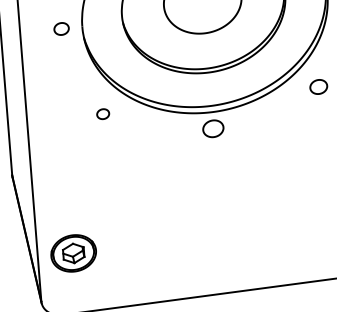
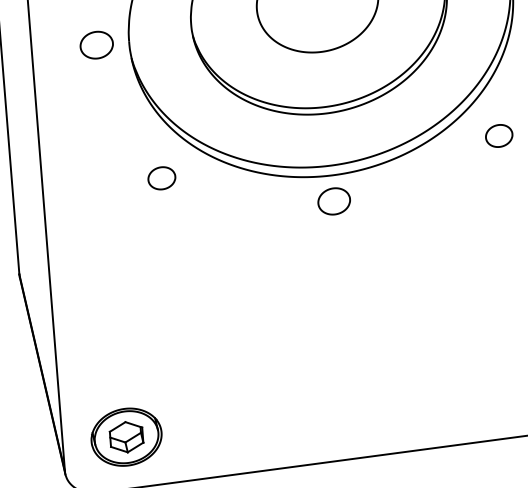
part: (61, 28) -> (96, 44), size x1.43
part: (102, 114) -> (160, 179), size x1.43
part: (73, 253) -> (126, 437), moved

